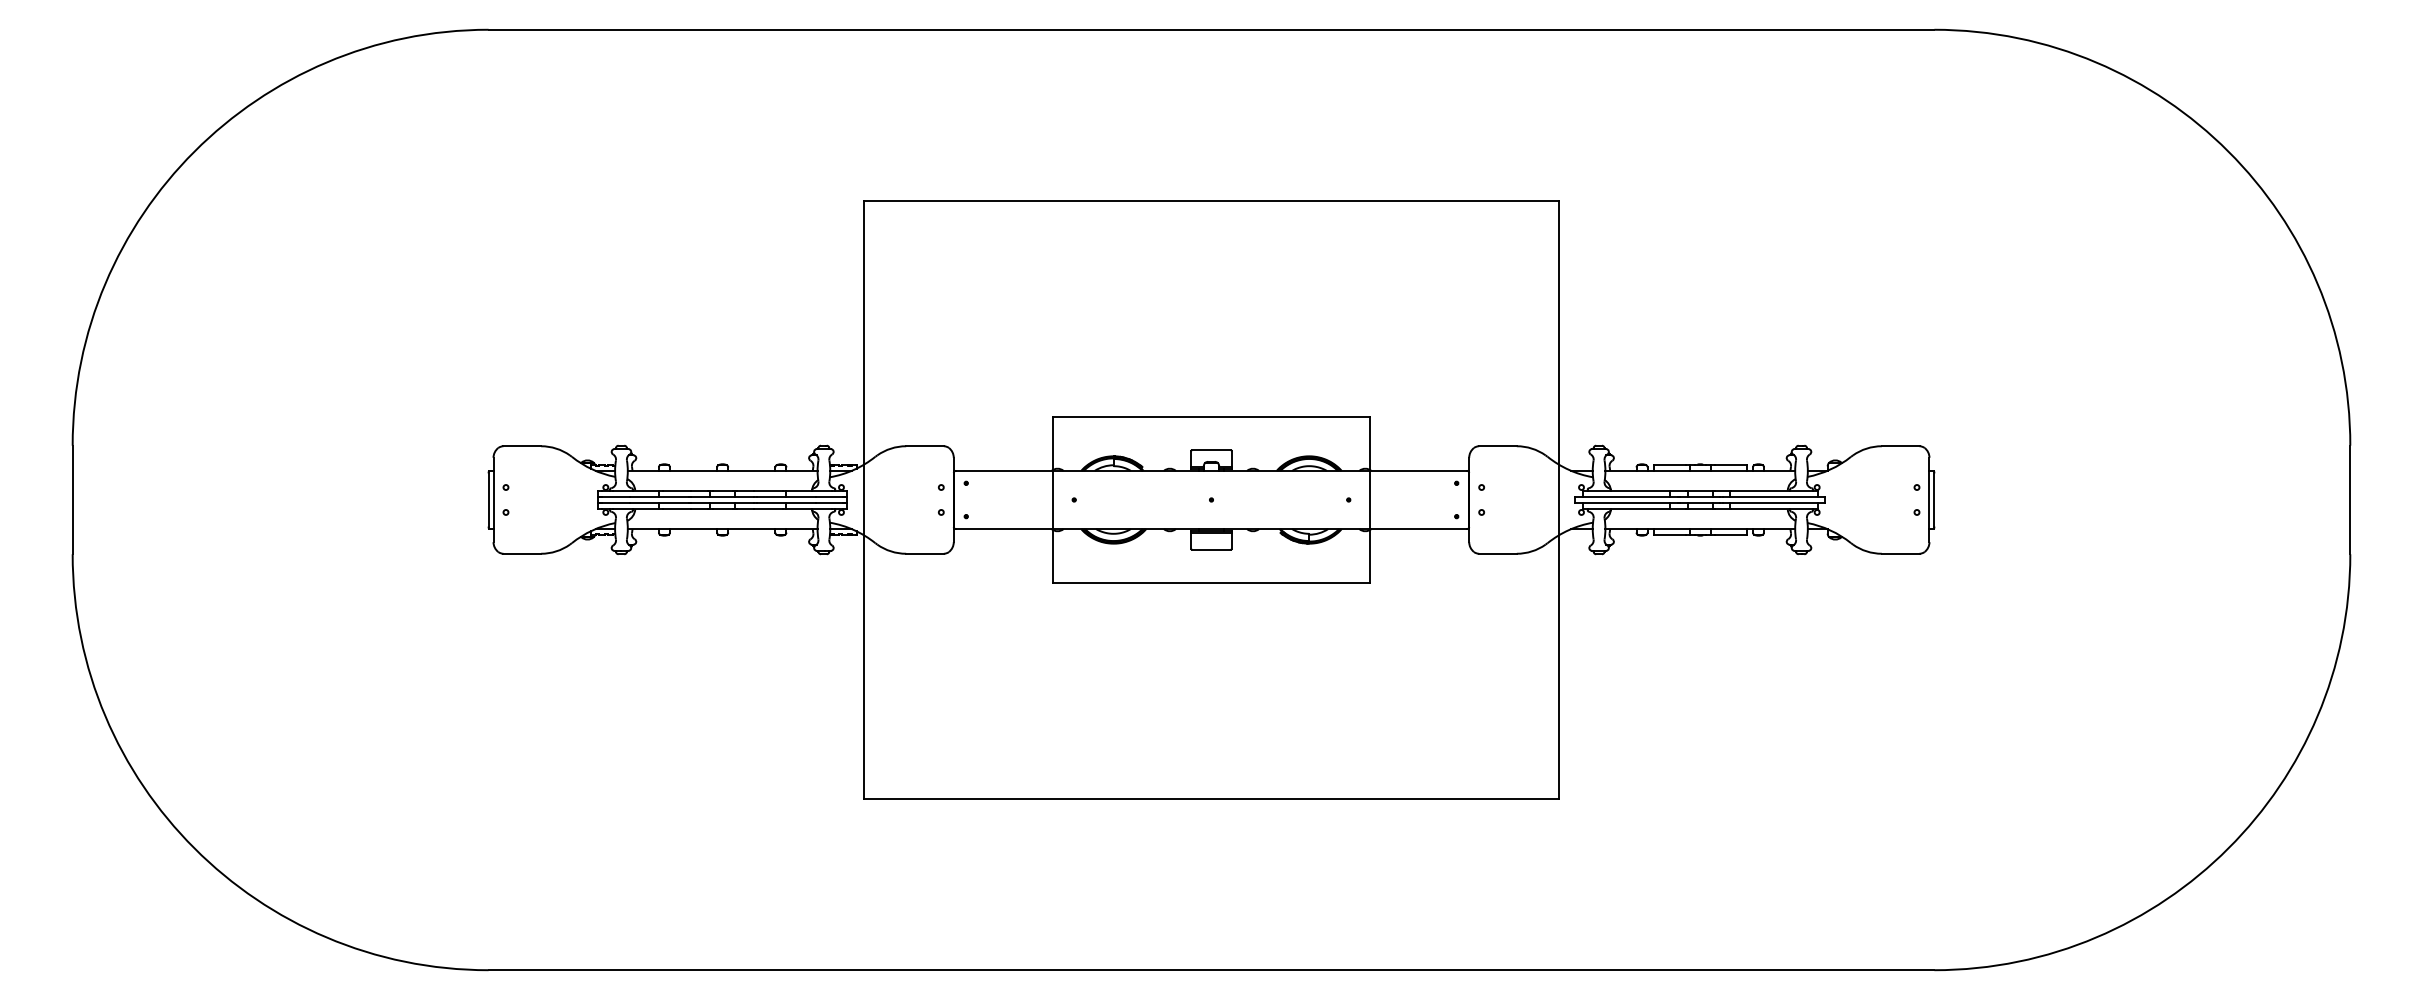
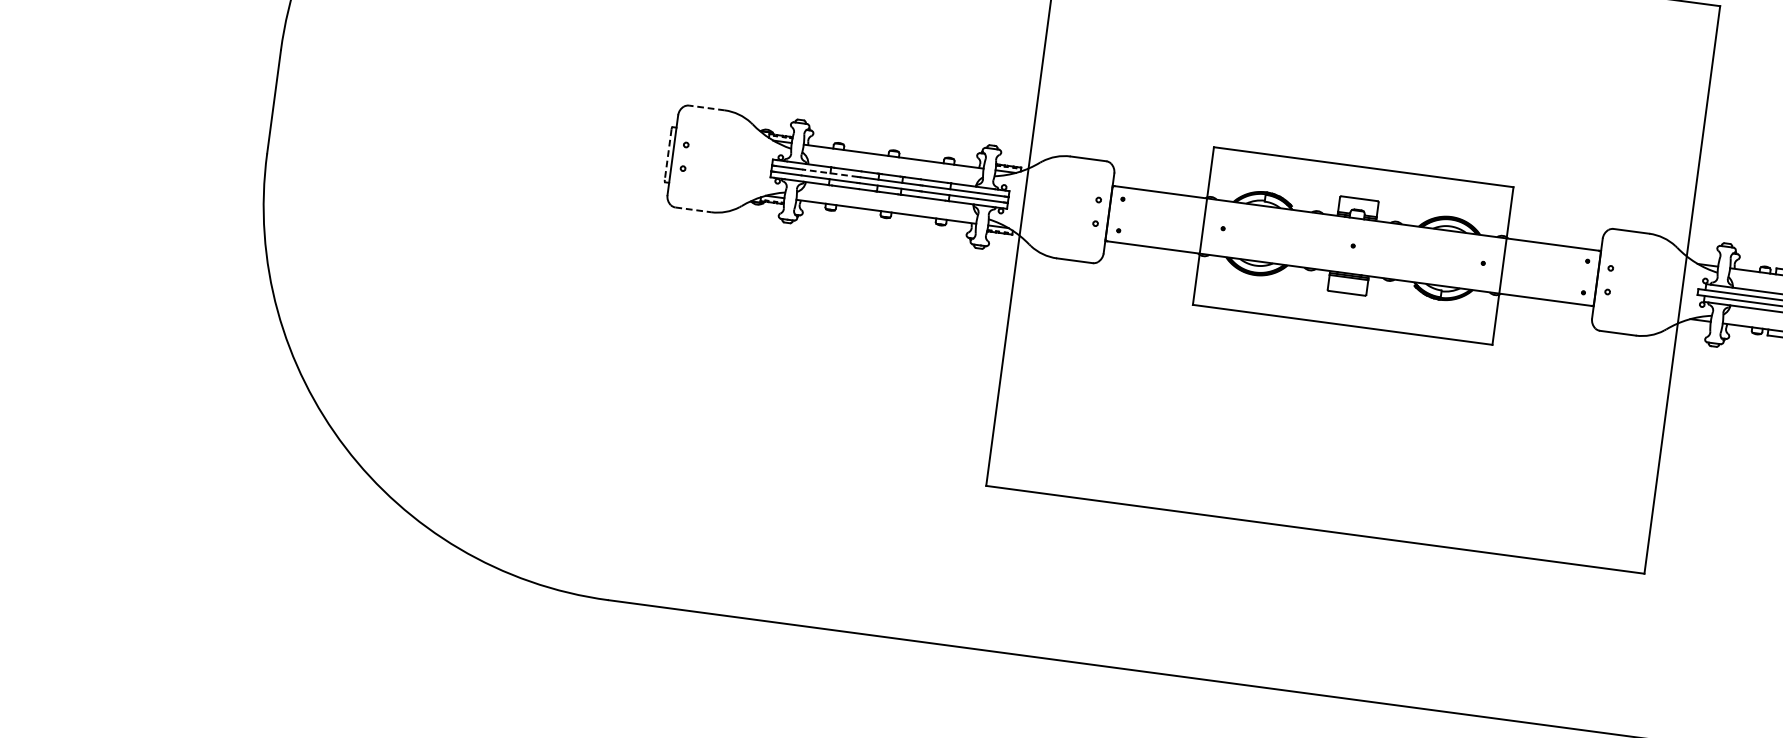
line: (522, 446) -> (707, 108), solid -> dashed
line: (659, 496) -> (830, 172), solid -> dashed
line: (488, 499) -> (668, 154), solid -> dashed
line: (522, 553) -> (693, 209), solid -> dashed

